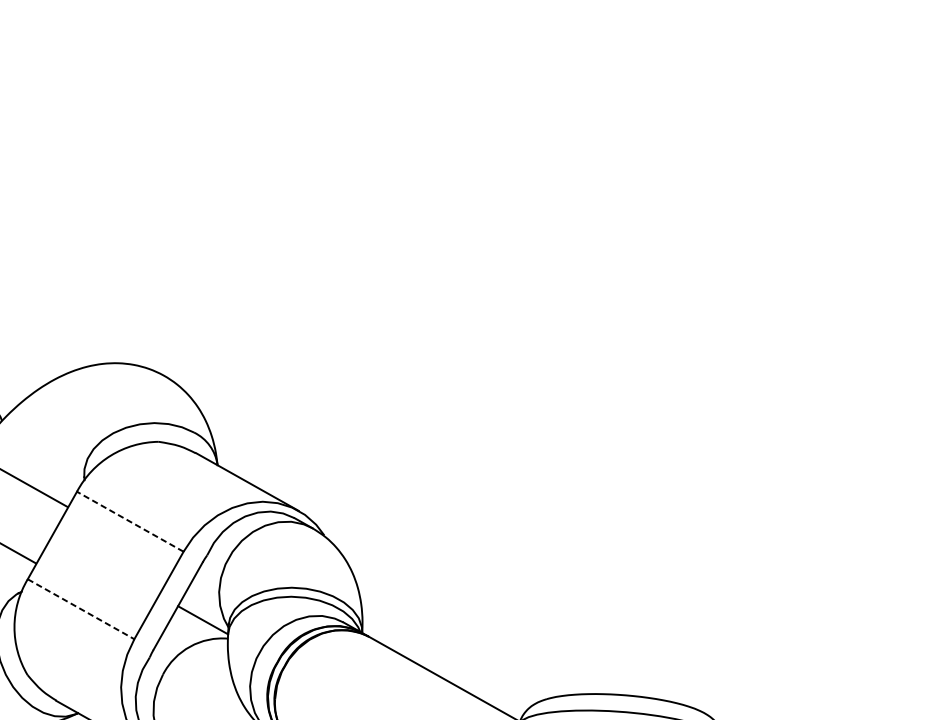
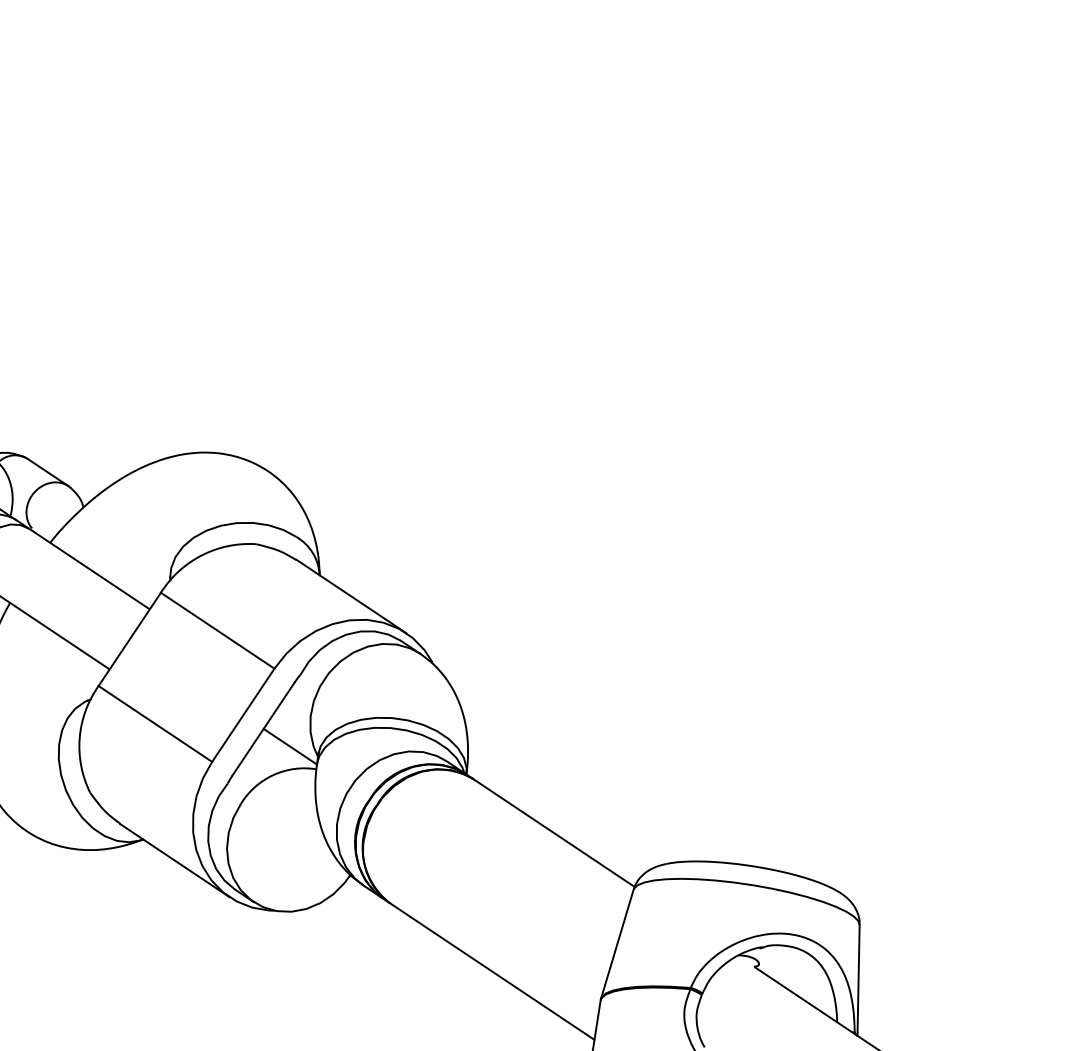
line: (130, 521) -> (217, 630), dashed -> solid
line: (81, 609) -> (155, 724), dashed -> solid

